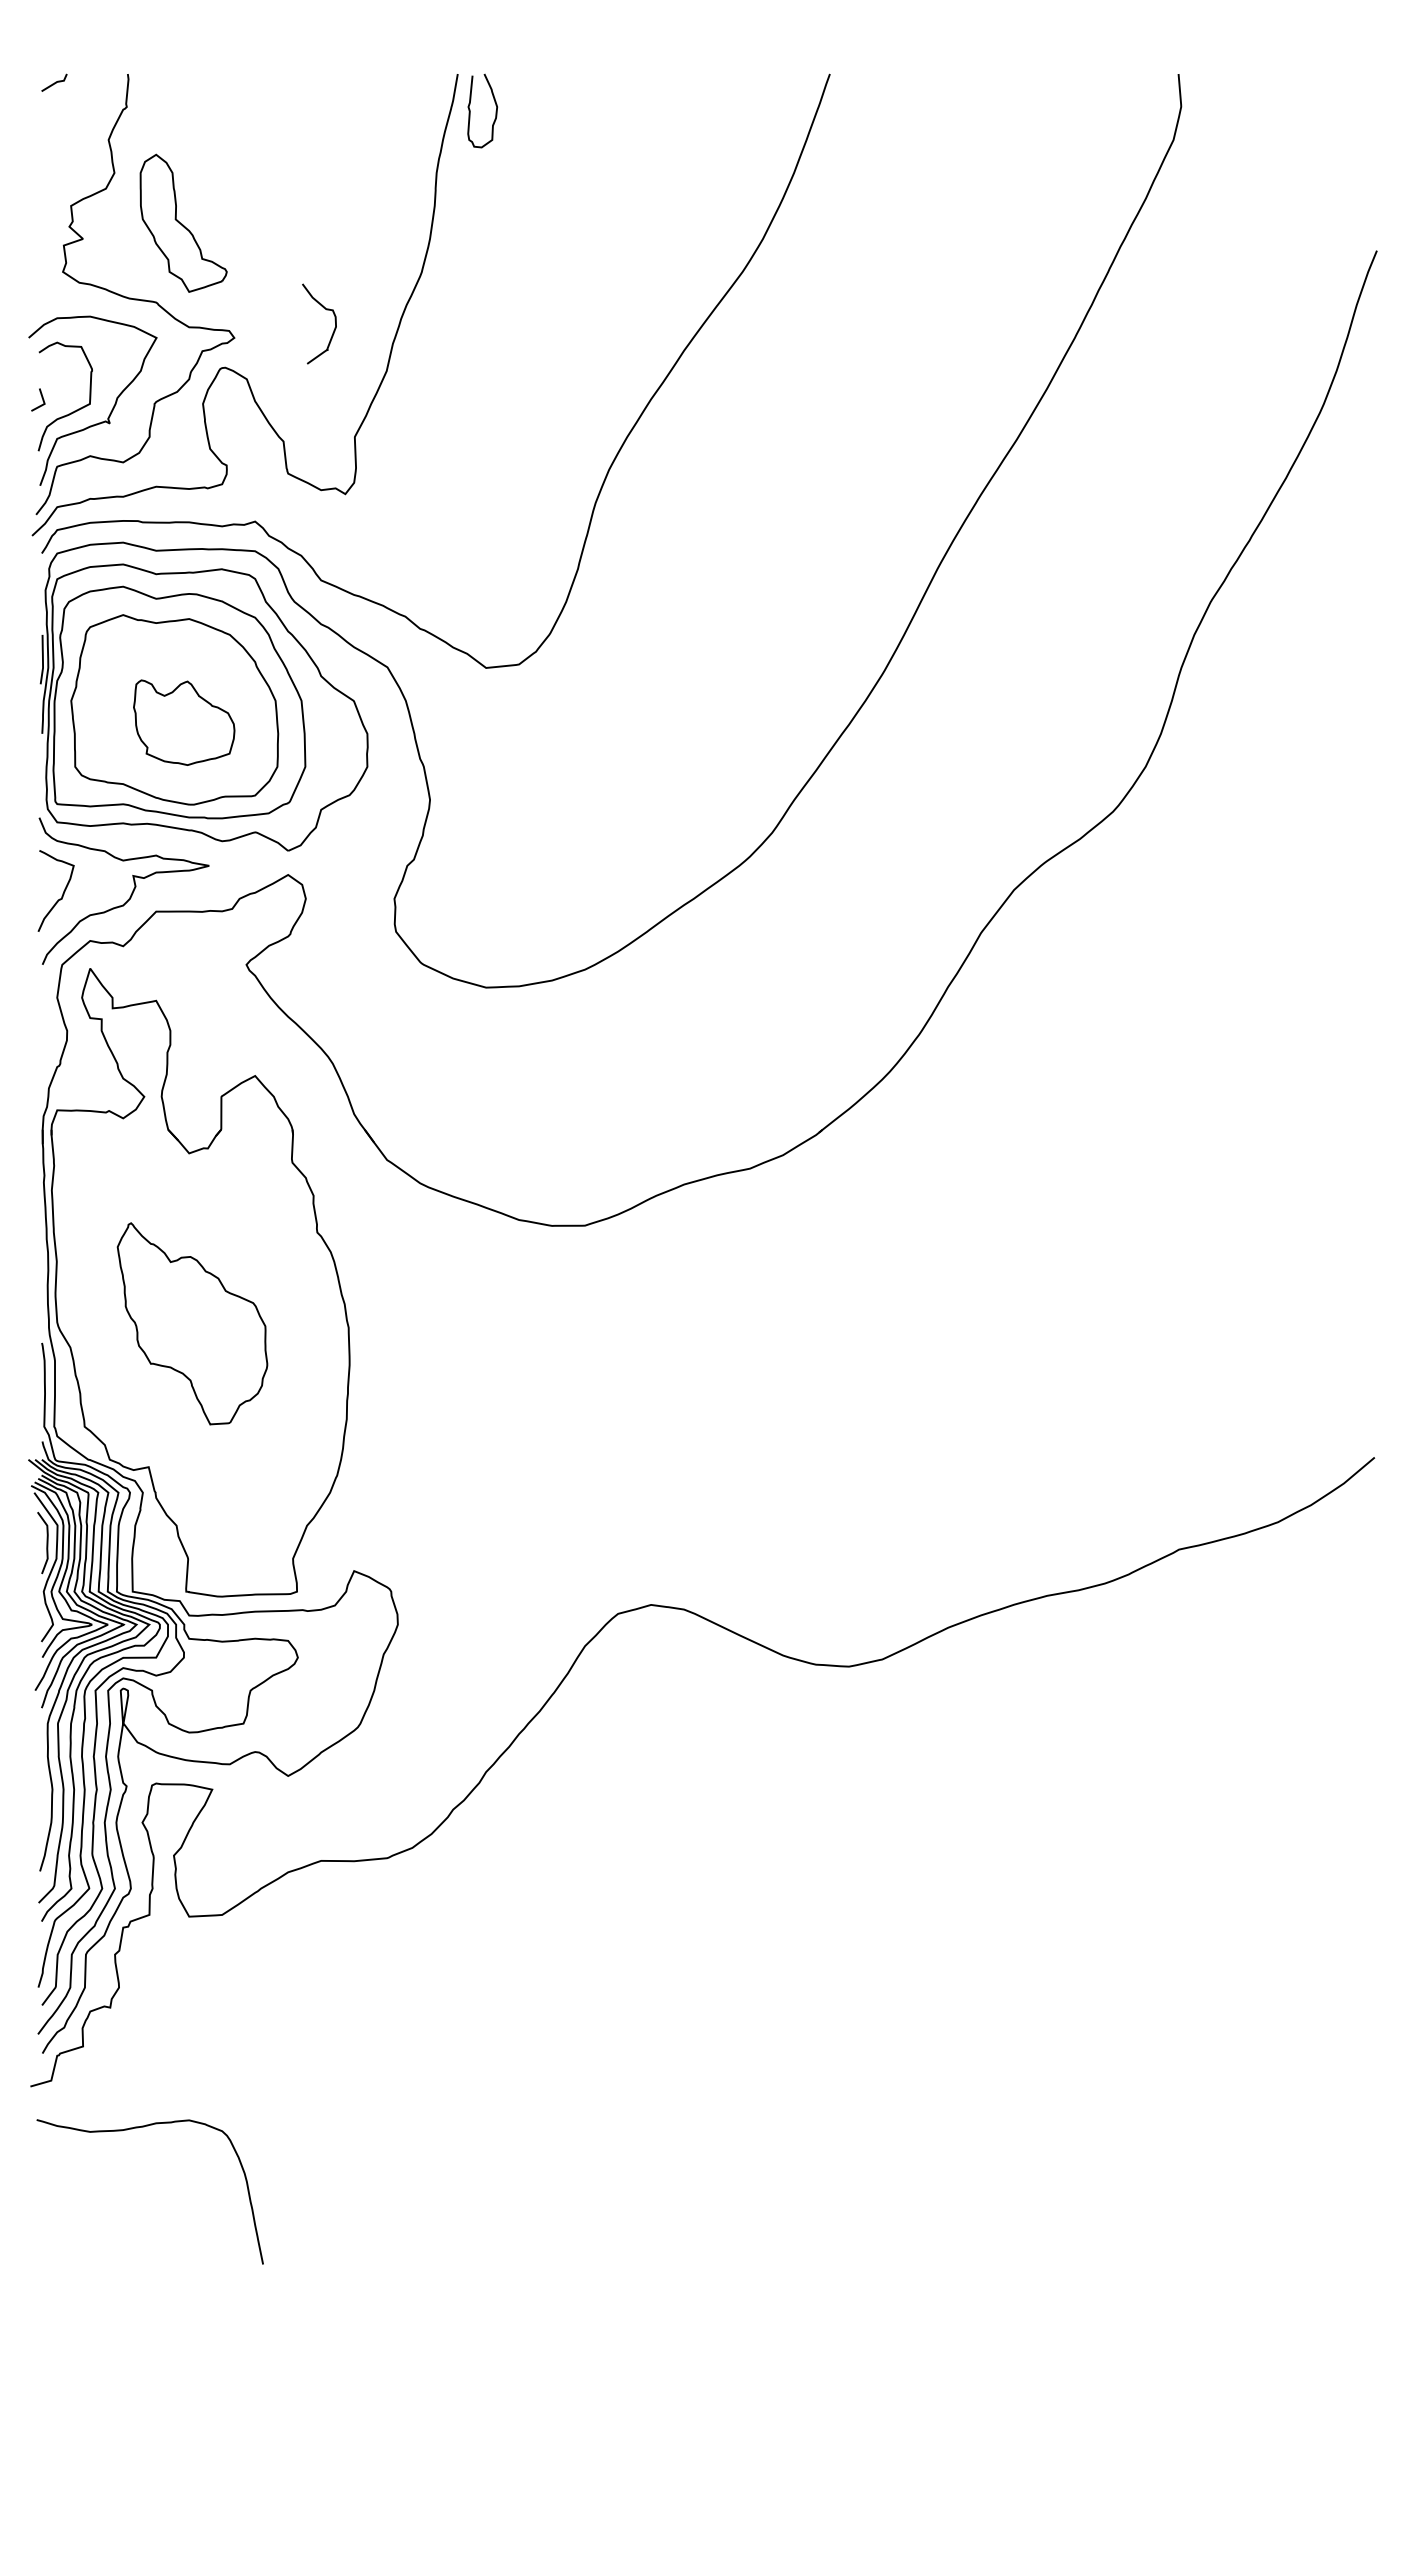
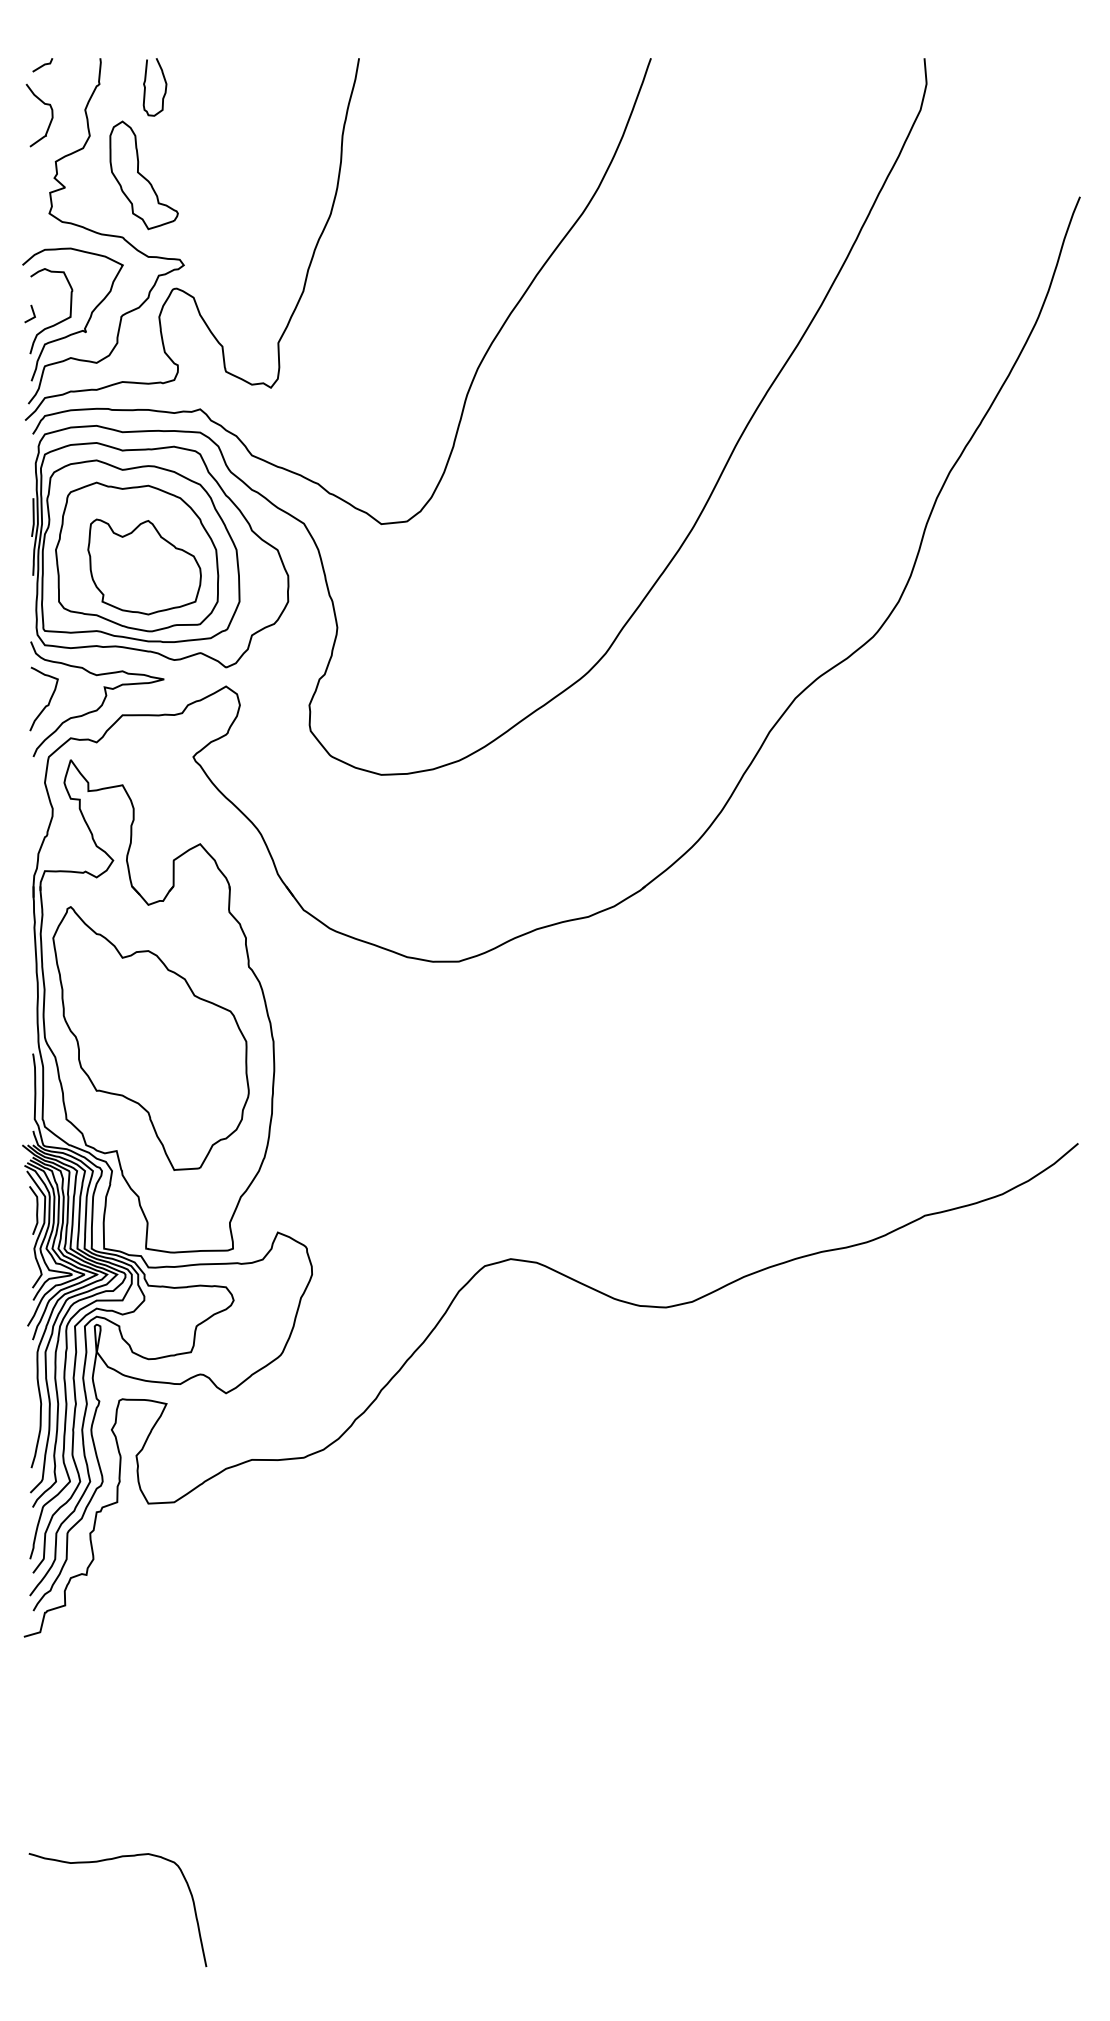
curve: (470, 110) -> (145, 86), moved
curve: (326, 310) -> (45, 104), moved
part: (183, 722) -> (143, 566), size x1.43
part: (192, 1323) -> (151, 1038), size x1.67
curve: (138, 2128) -> (108, 1860), moved

